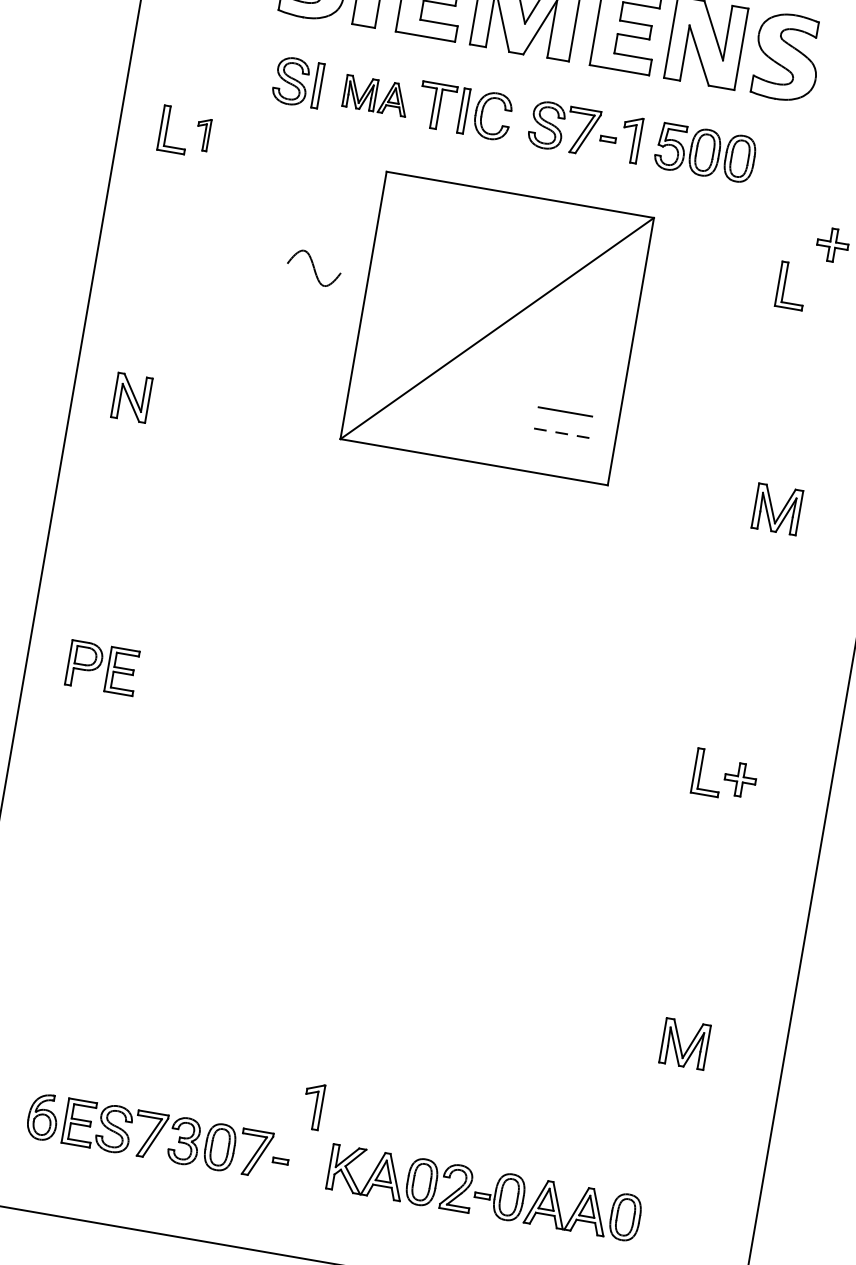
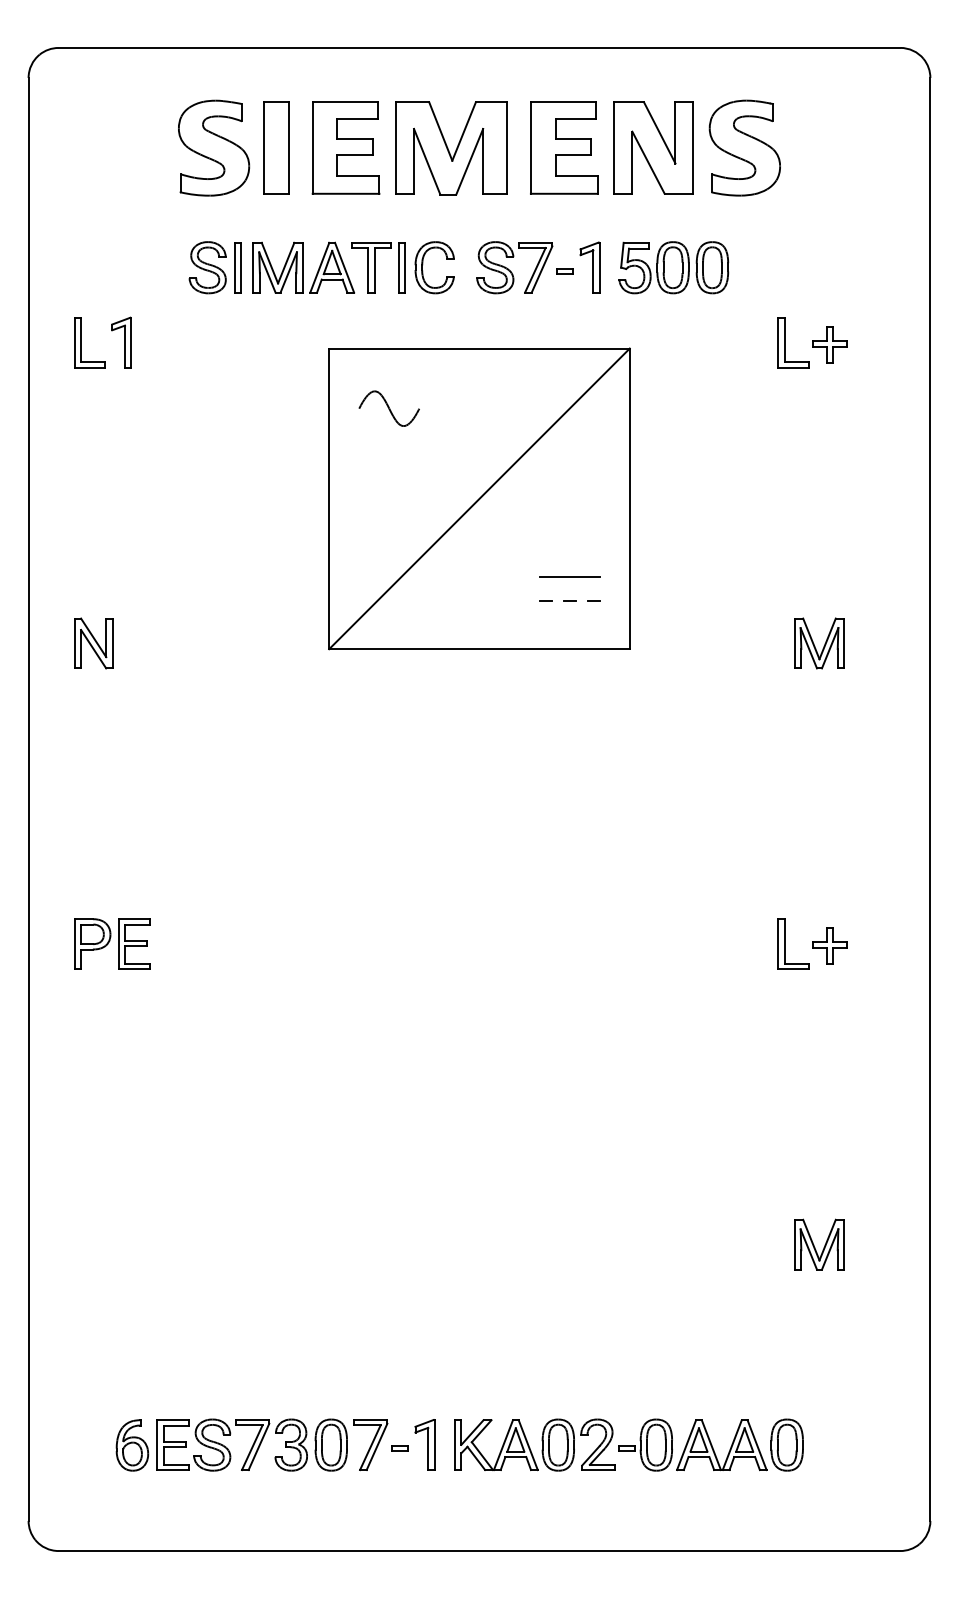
part: (376, 95) -> (303, 267), size x1.43
part: (202, 134) -> (121, 342), size x1.43
part: (313, 268) -> (388, 408), moved
part: (785, 284) -> (785, 342), moved
part: (312, 1105) -> (424, 1444), moved

